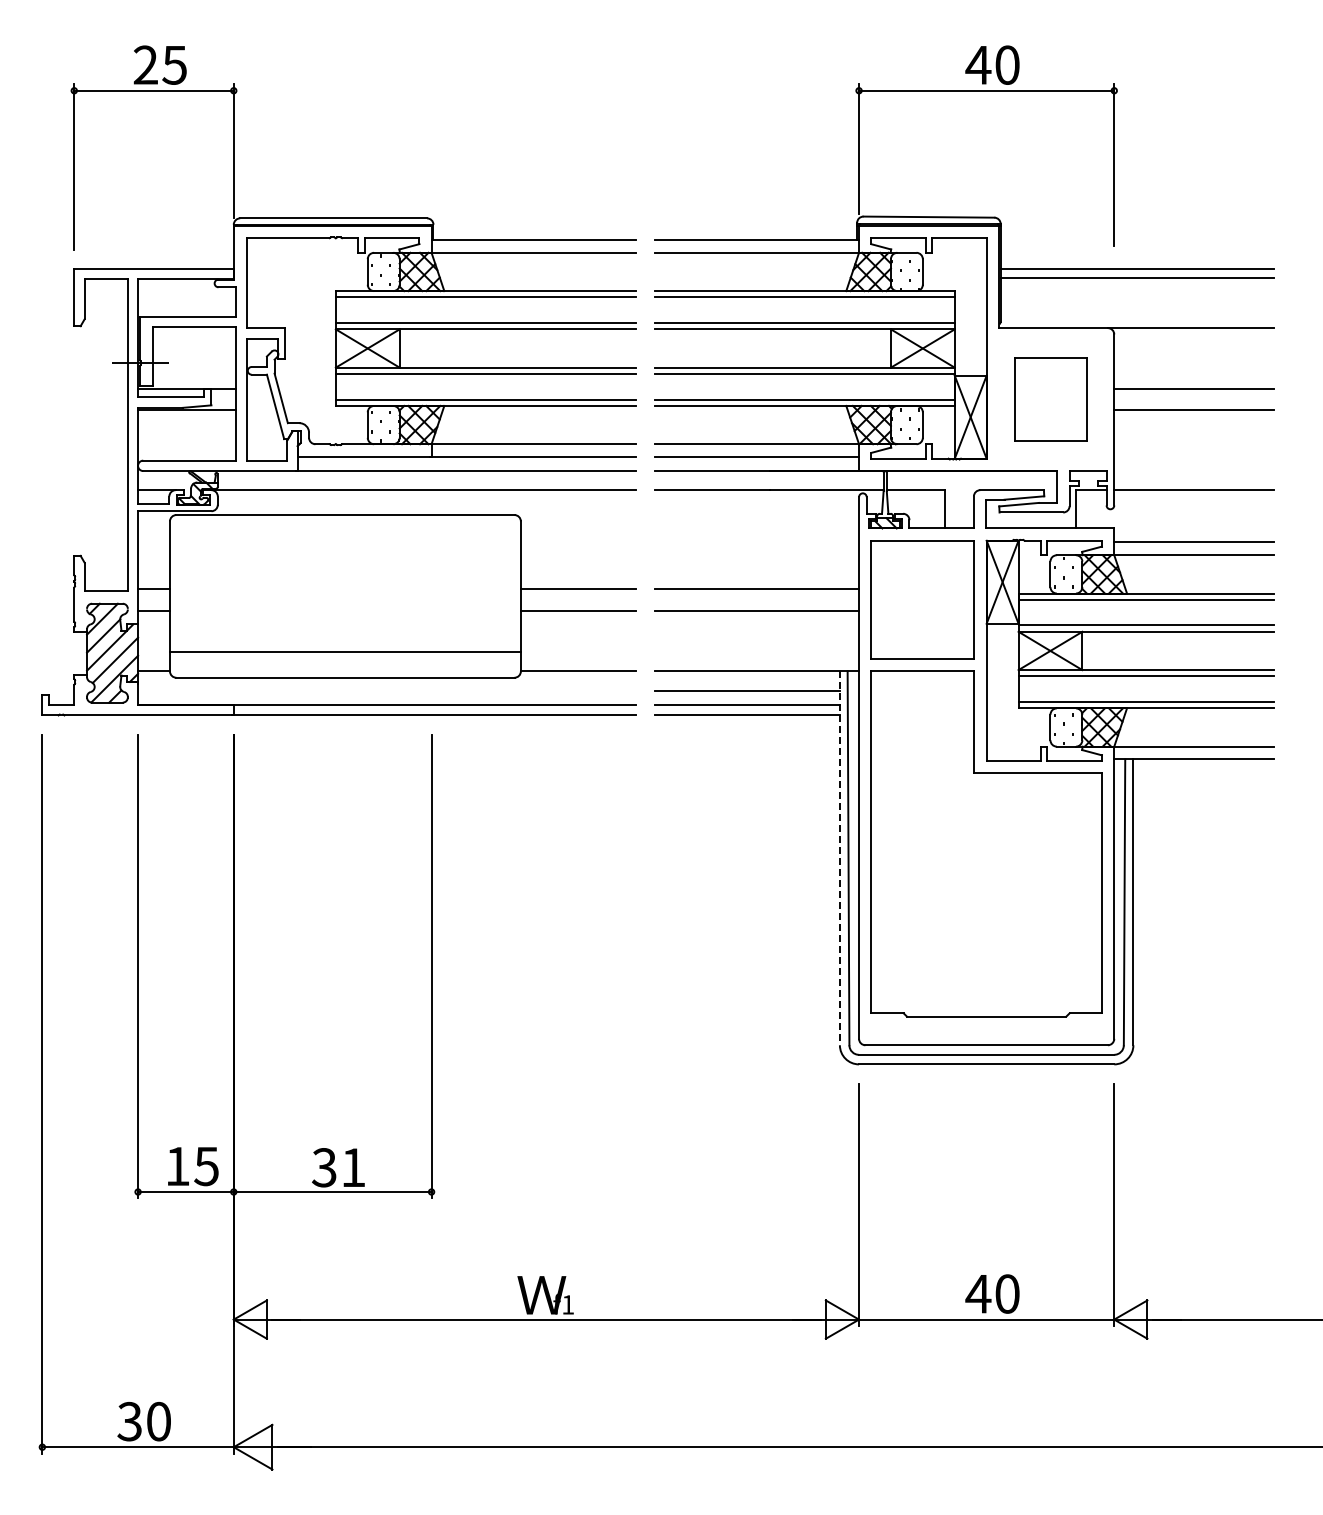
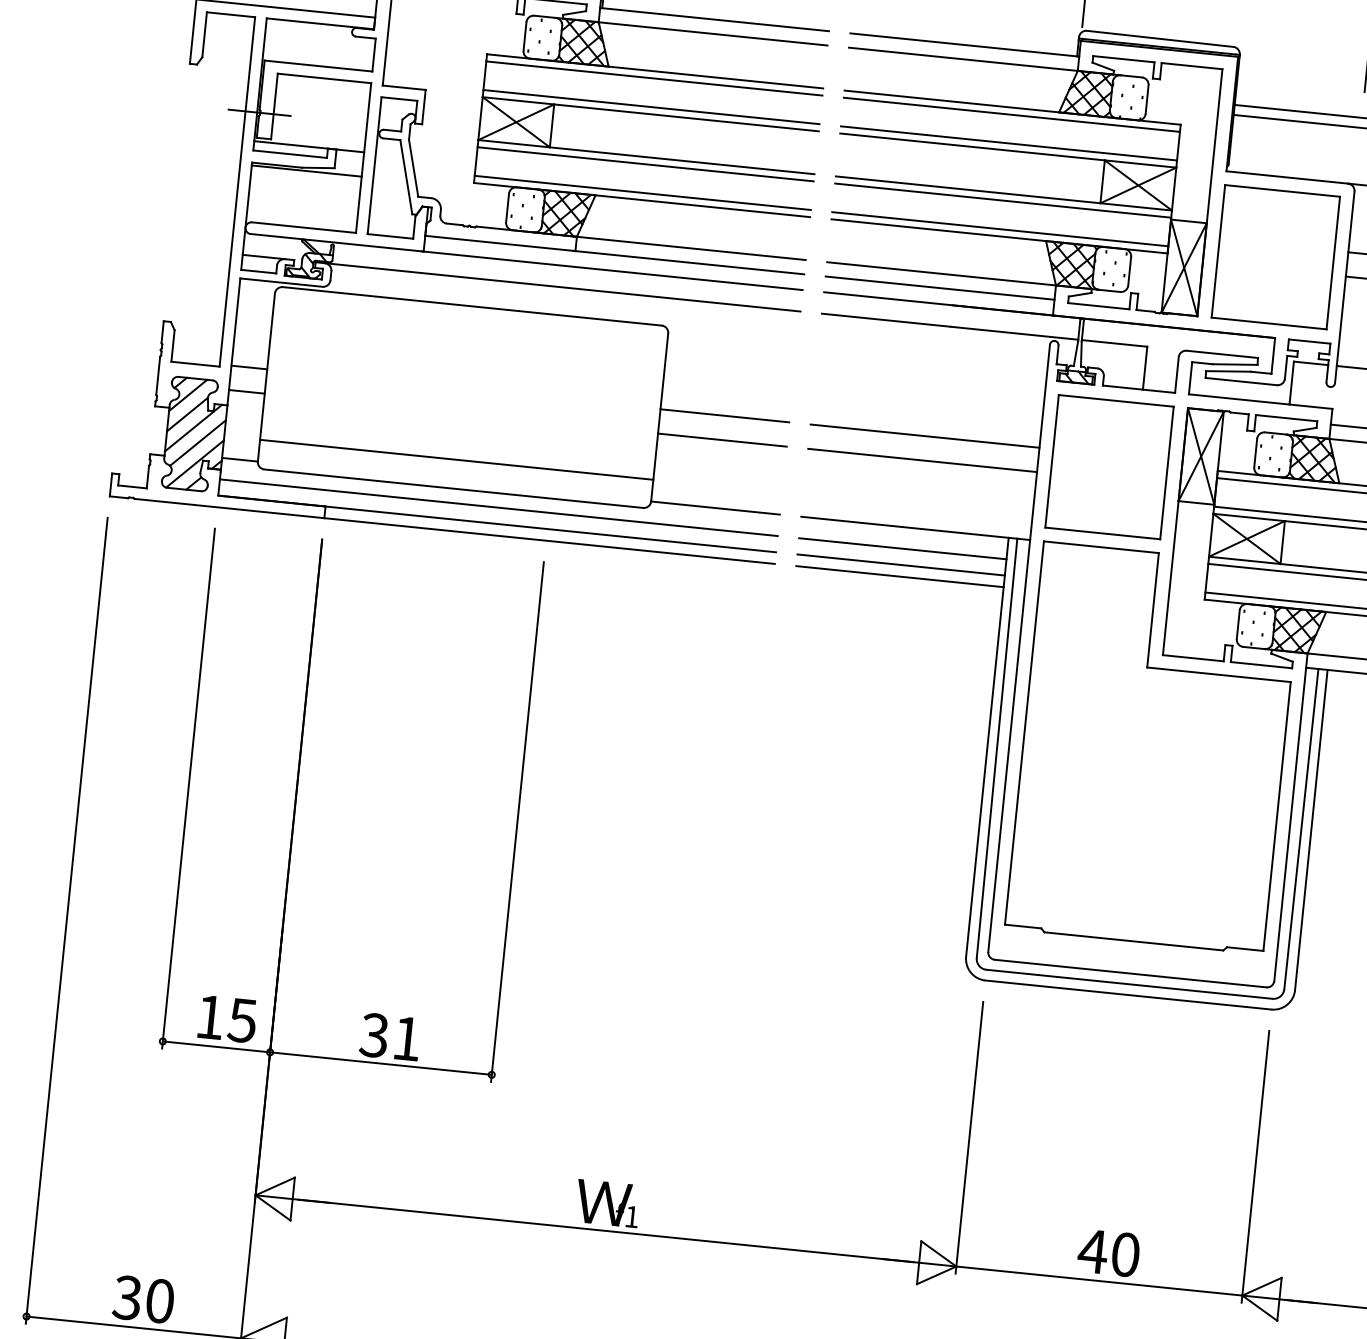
part: (1050, 399) -> (1275, 257), size x1.43
line: (386, 690) -> (498, 507), added
line: (839, 858) -> (986, 747), dashed -> solid

